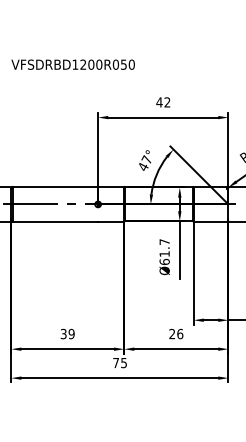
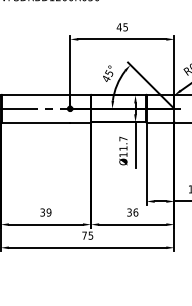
text: (167, 102) -> (125, 27), 42 -> 45
text: (146, 159) -> (108, 72), 47° -> 45°
text: (164, 261) -> (123, 154), Ø61.7 -> Ø11.7
text: (172, 334) -> (129, 212), 26 -> 36

